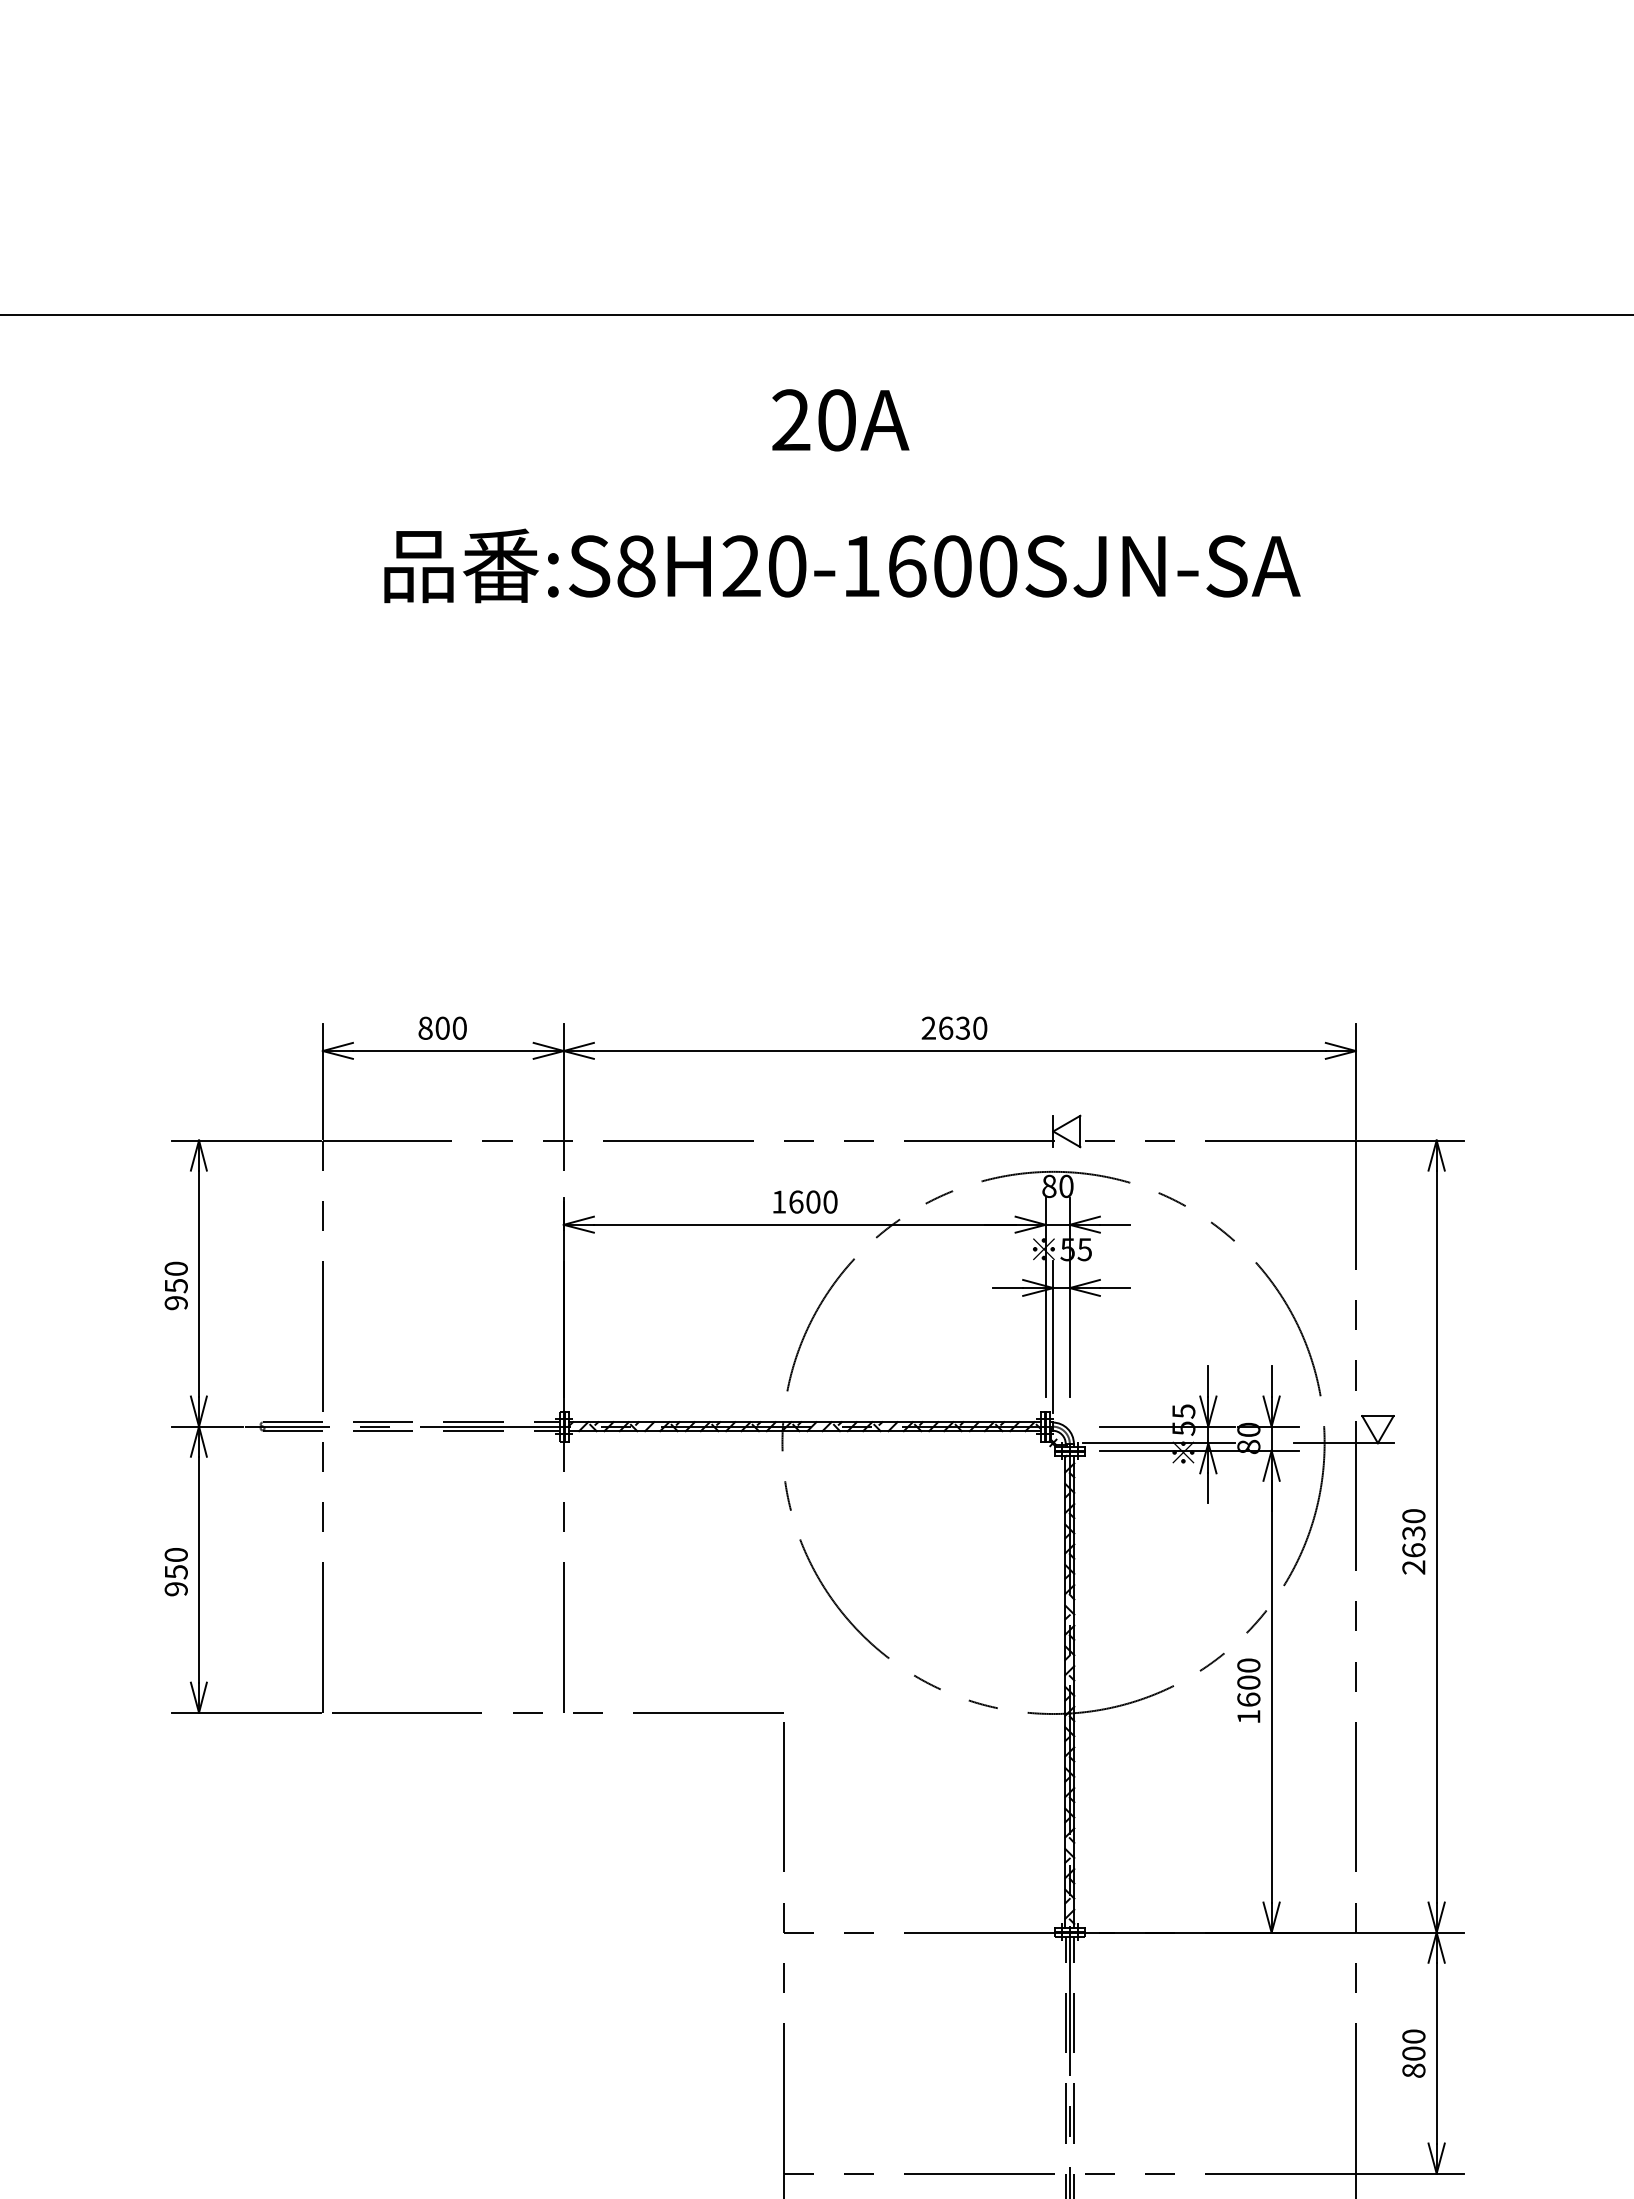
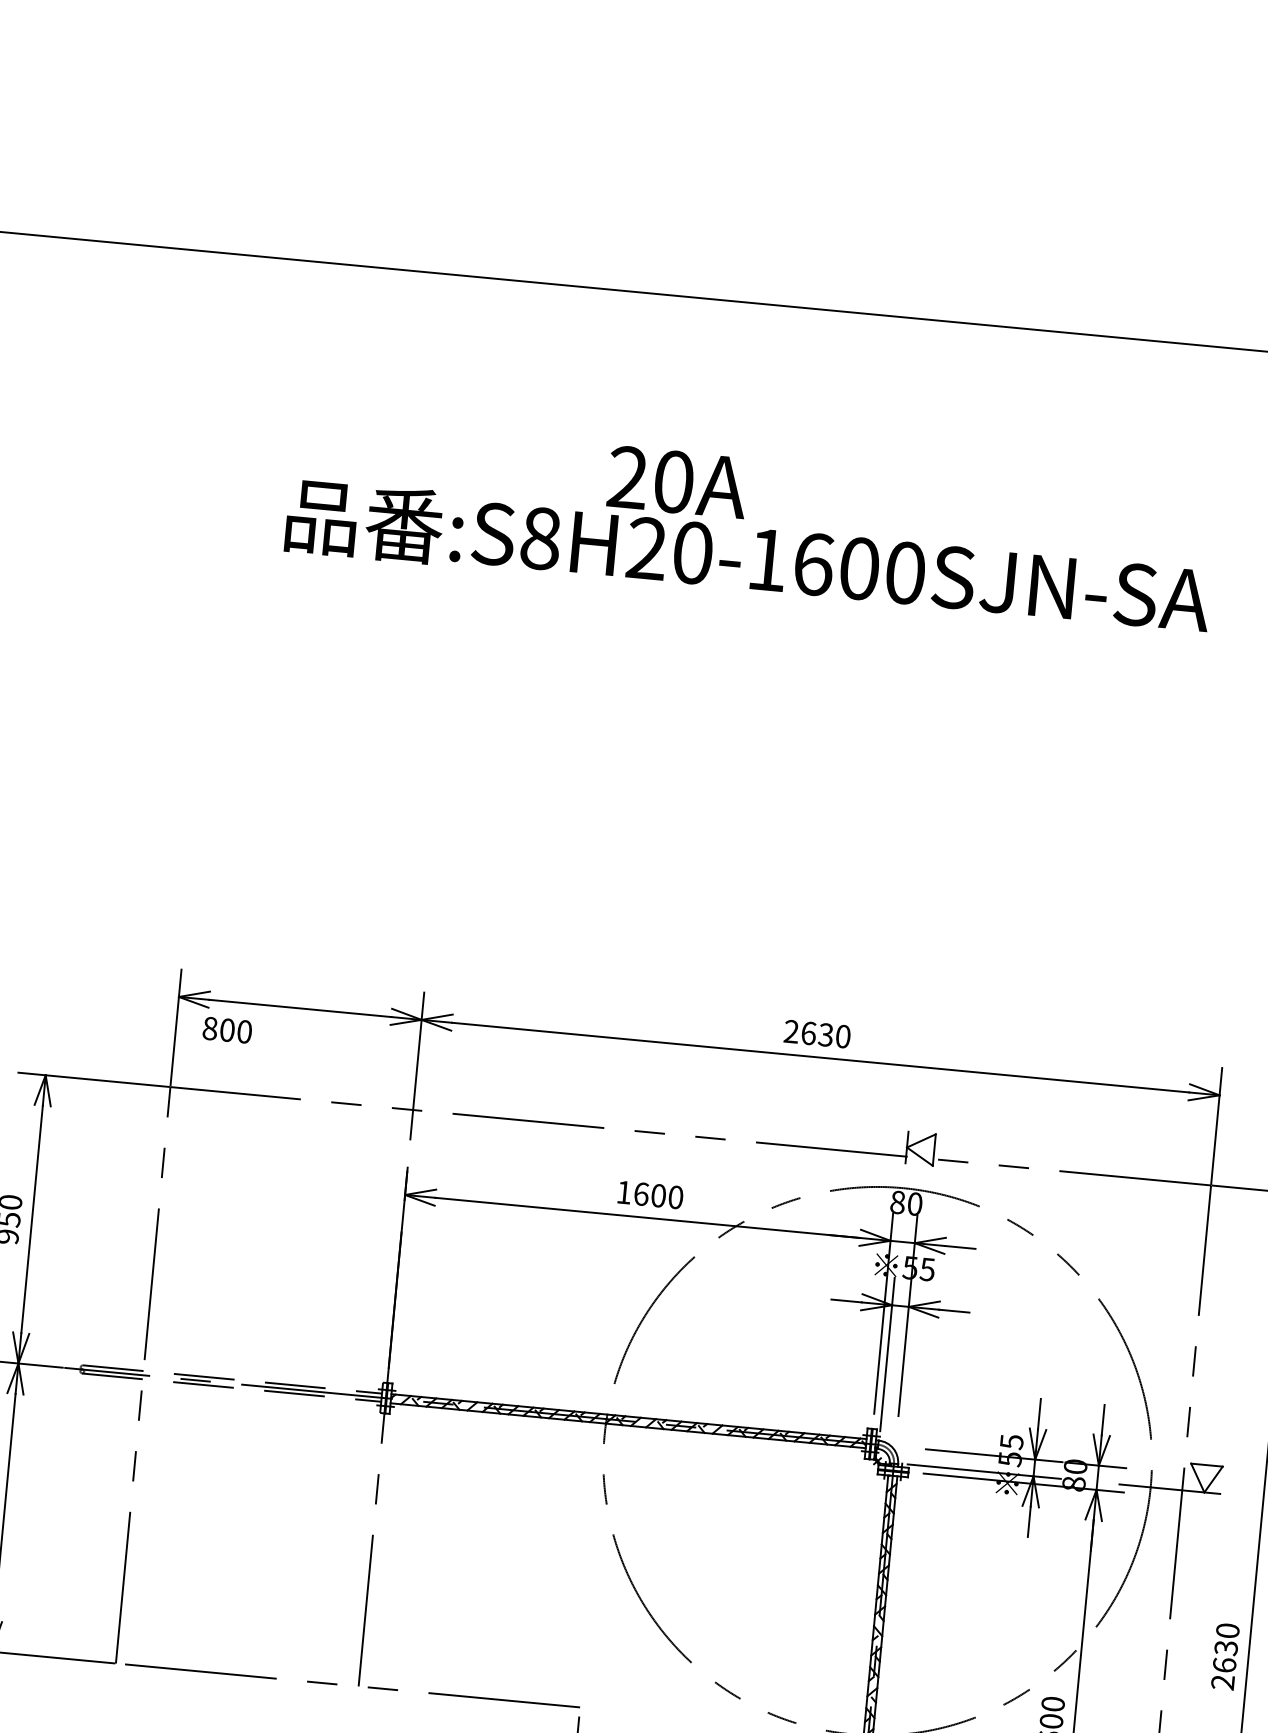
text: (840, 420) -> (677, 482), moved
text: (442, 1027) -> (227, 1029), moved
text: (1413, 1541) -> (1225, 1656), moved

